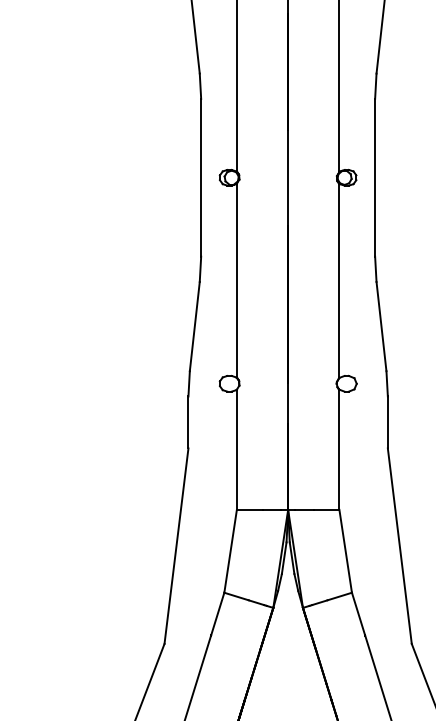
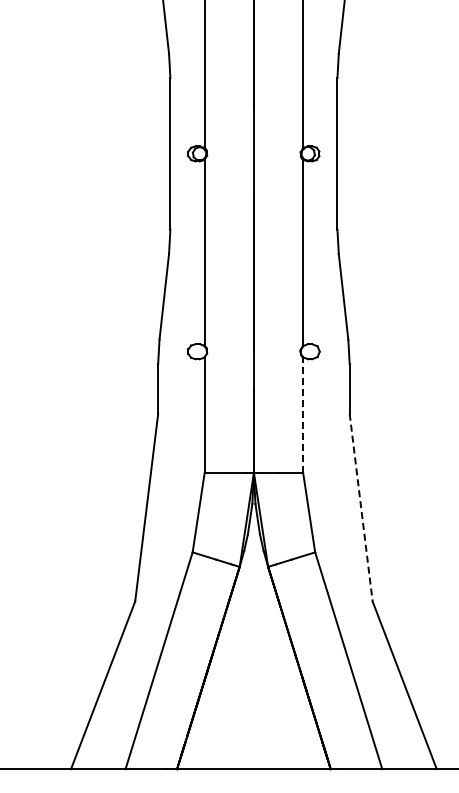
line: (339, 450) -> (303, 415), solid -> dashed
line: (400, 546) -> (361, 507), solid -> dashed

